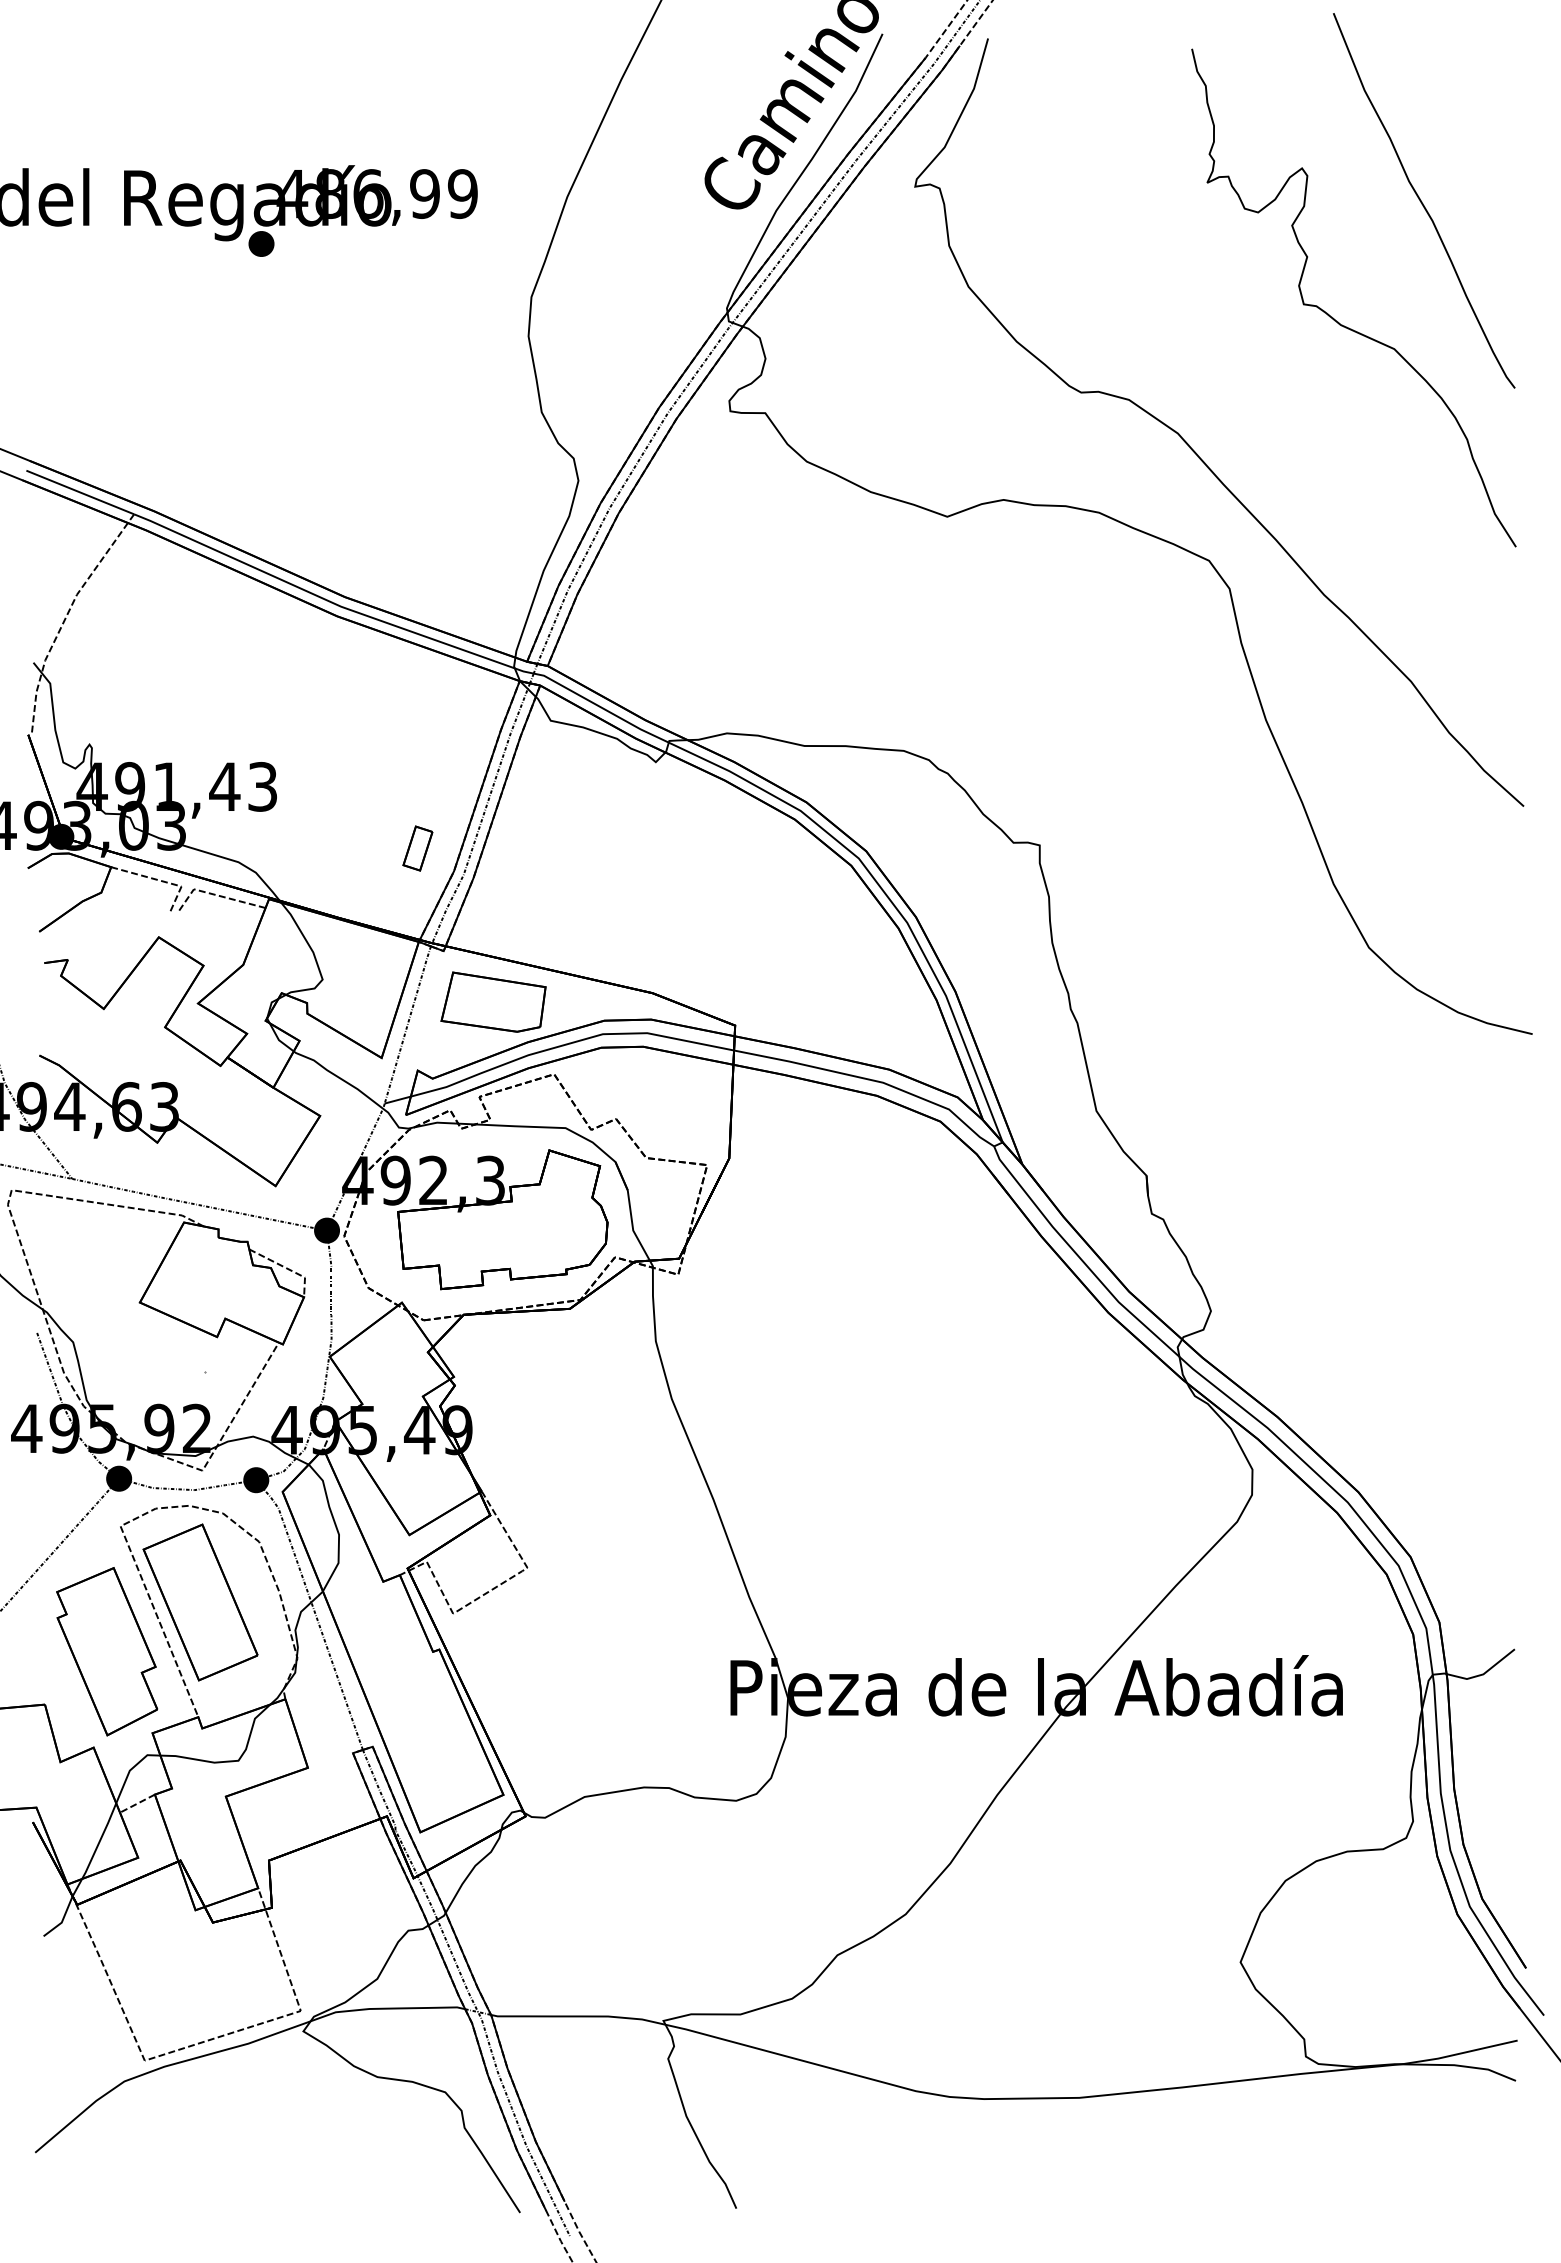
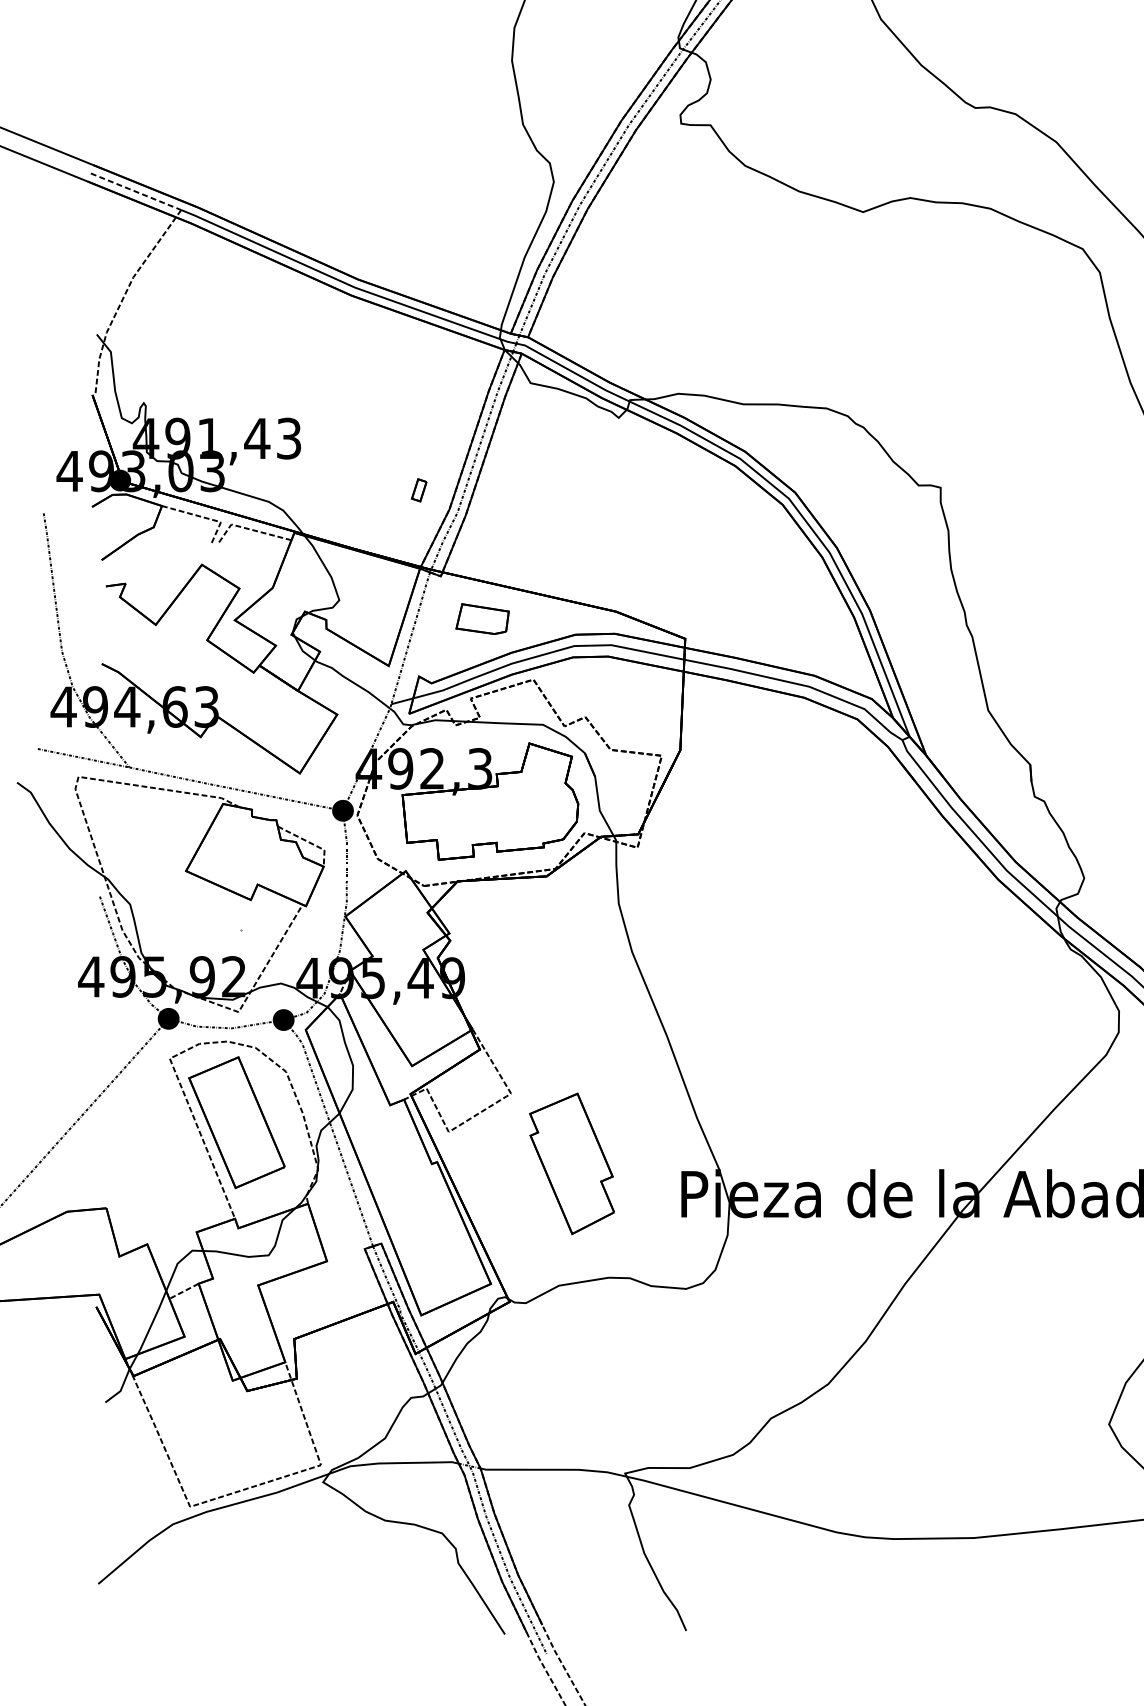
line: (80, 492) -> (136, 191), solid -> dashed
part: (417, 848) -> (418, 490), size x0.6
part: (493, 1001) -> (482, 618), size x0.6
part: (107, 1651) -> (572, 1163), moved

